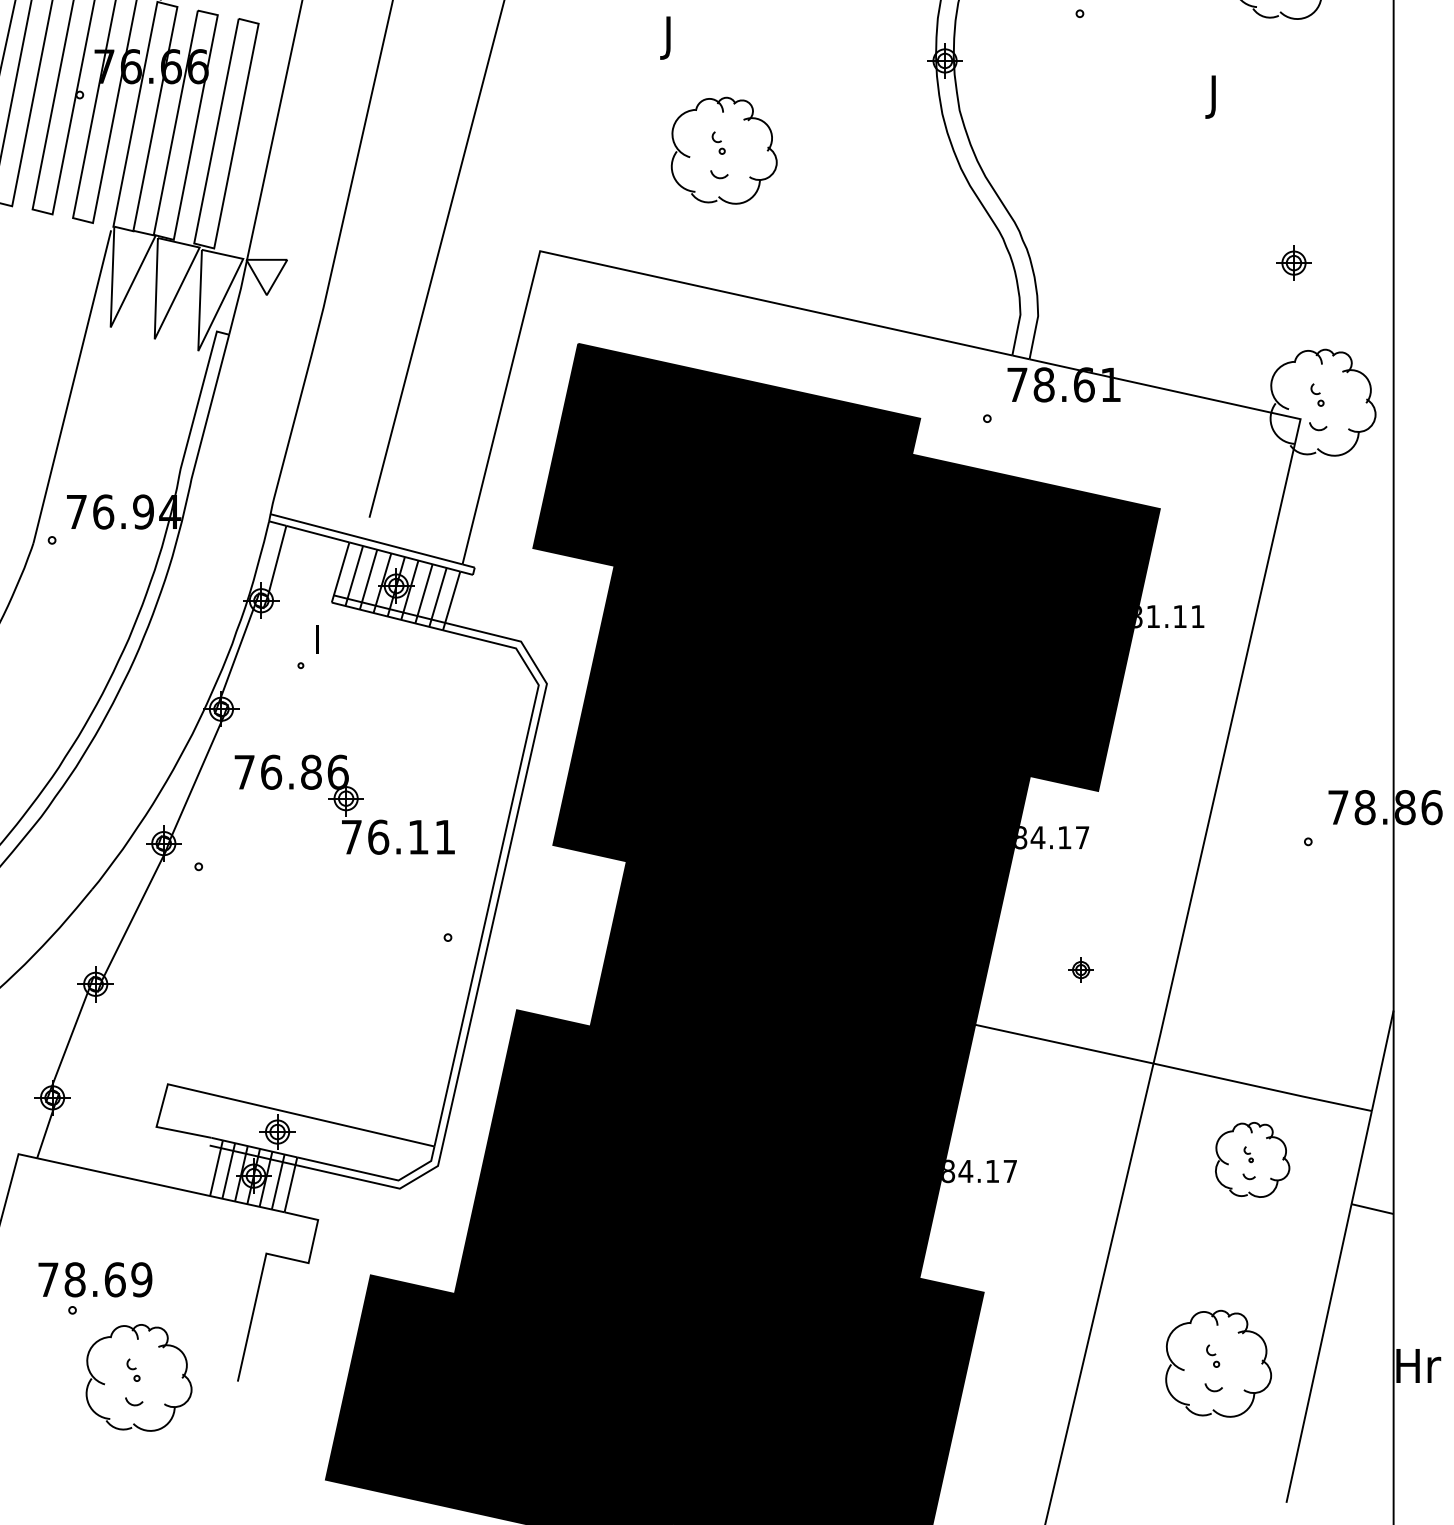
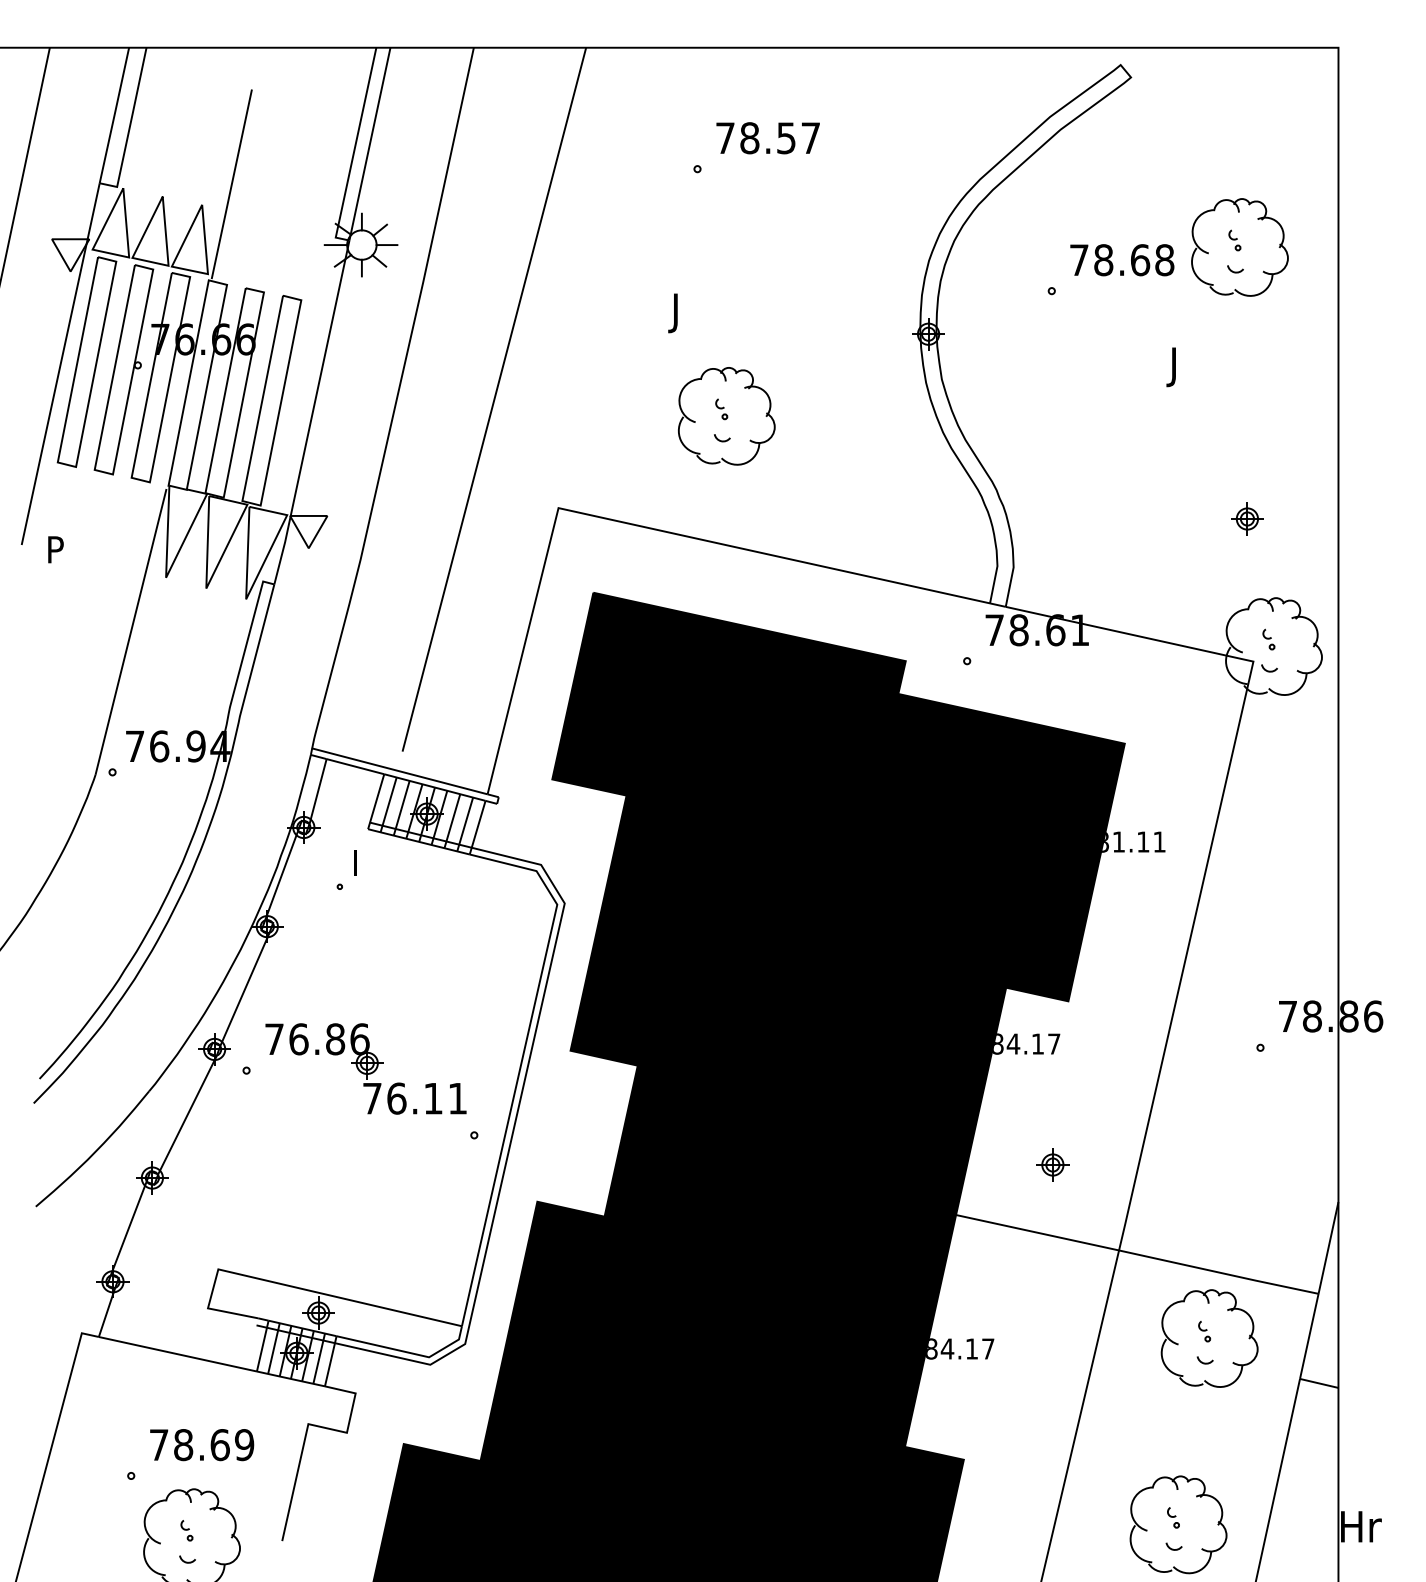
part: (344, 804) -> (365, 1068), moved
part: (1080, 969) -> (1052, 1164), size x1.43
part: (1252, 1159) -> (1209, 1338), size x1.43
text: (95, 1280) -> (202, 1445), moved

